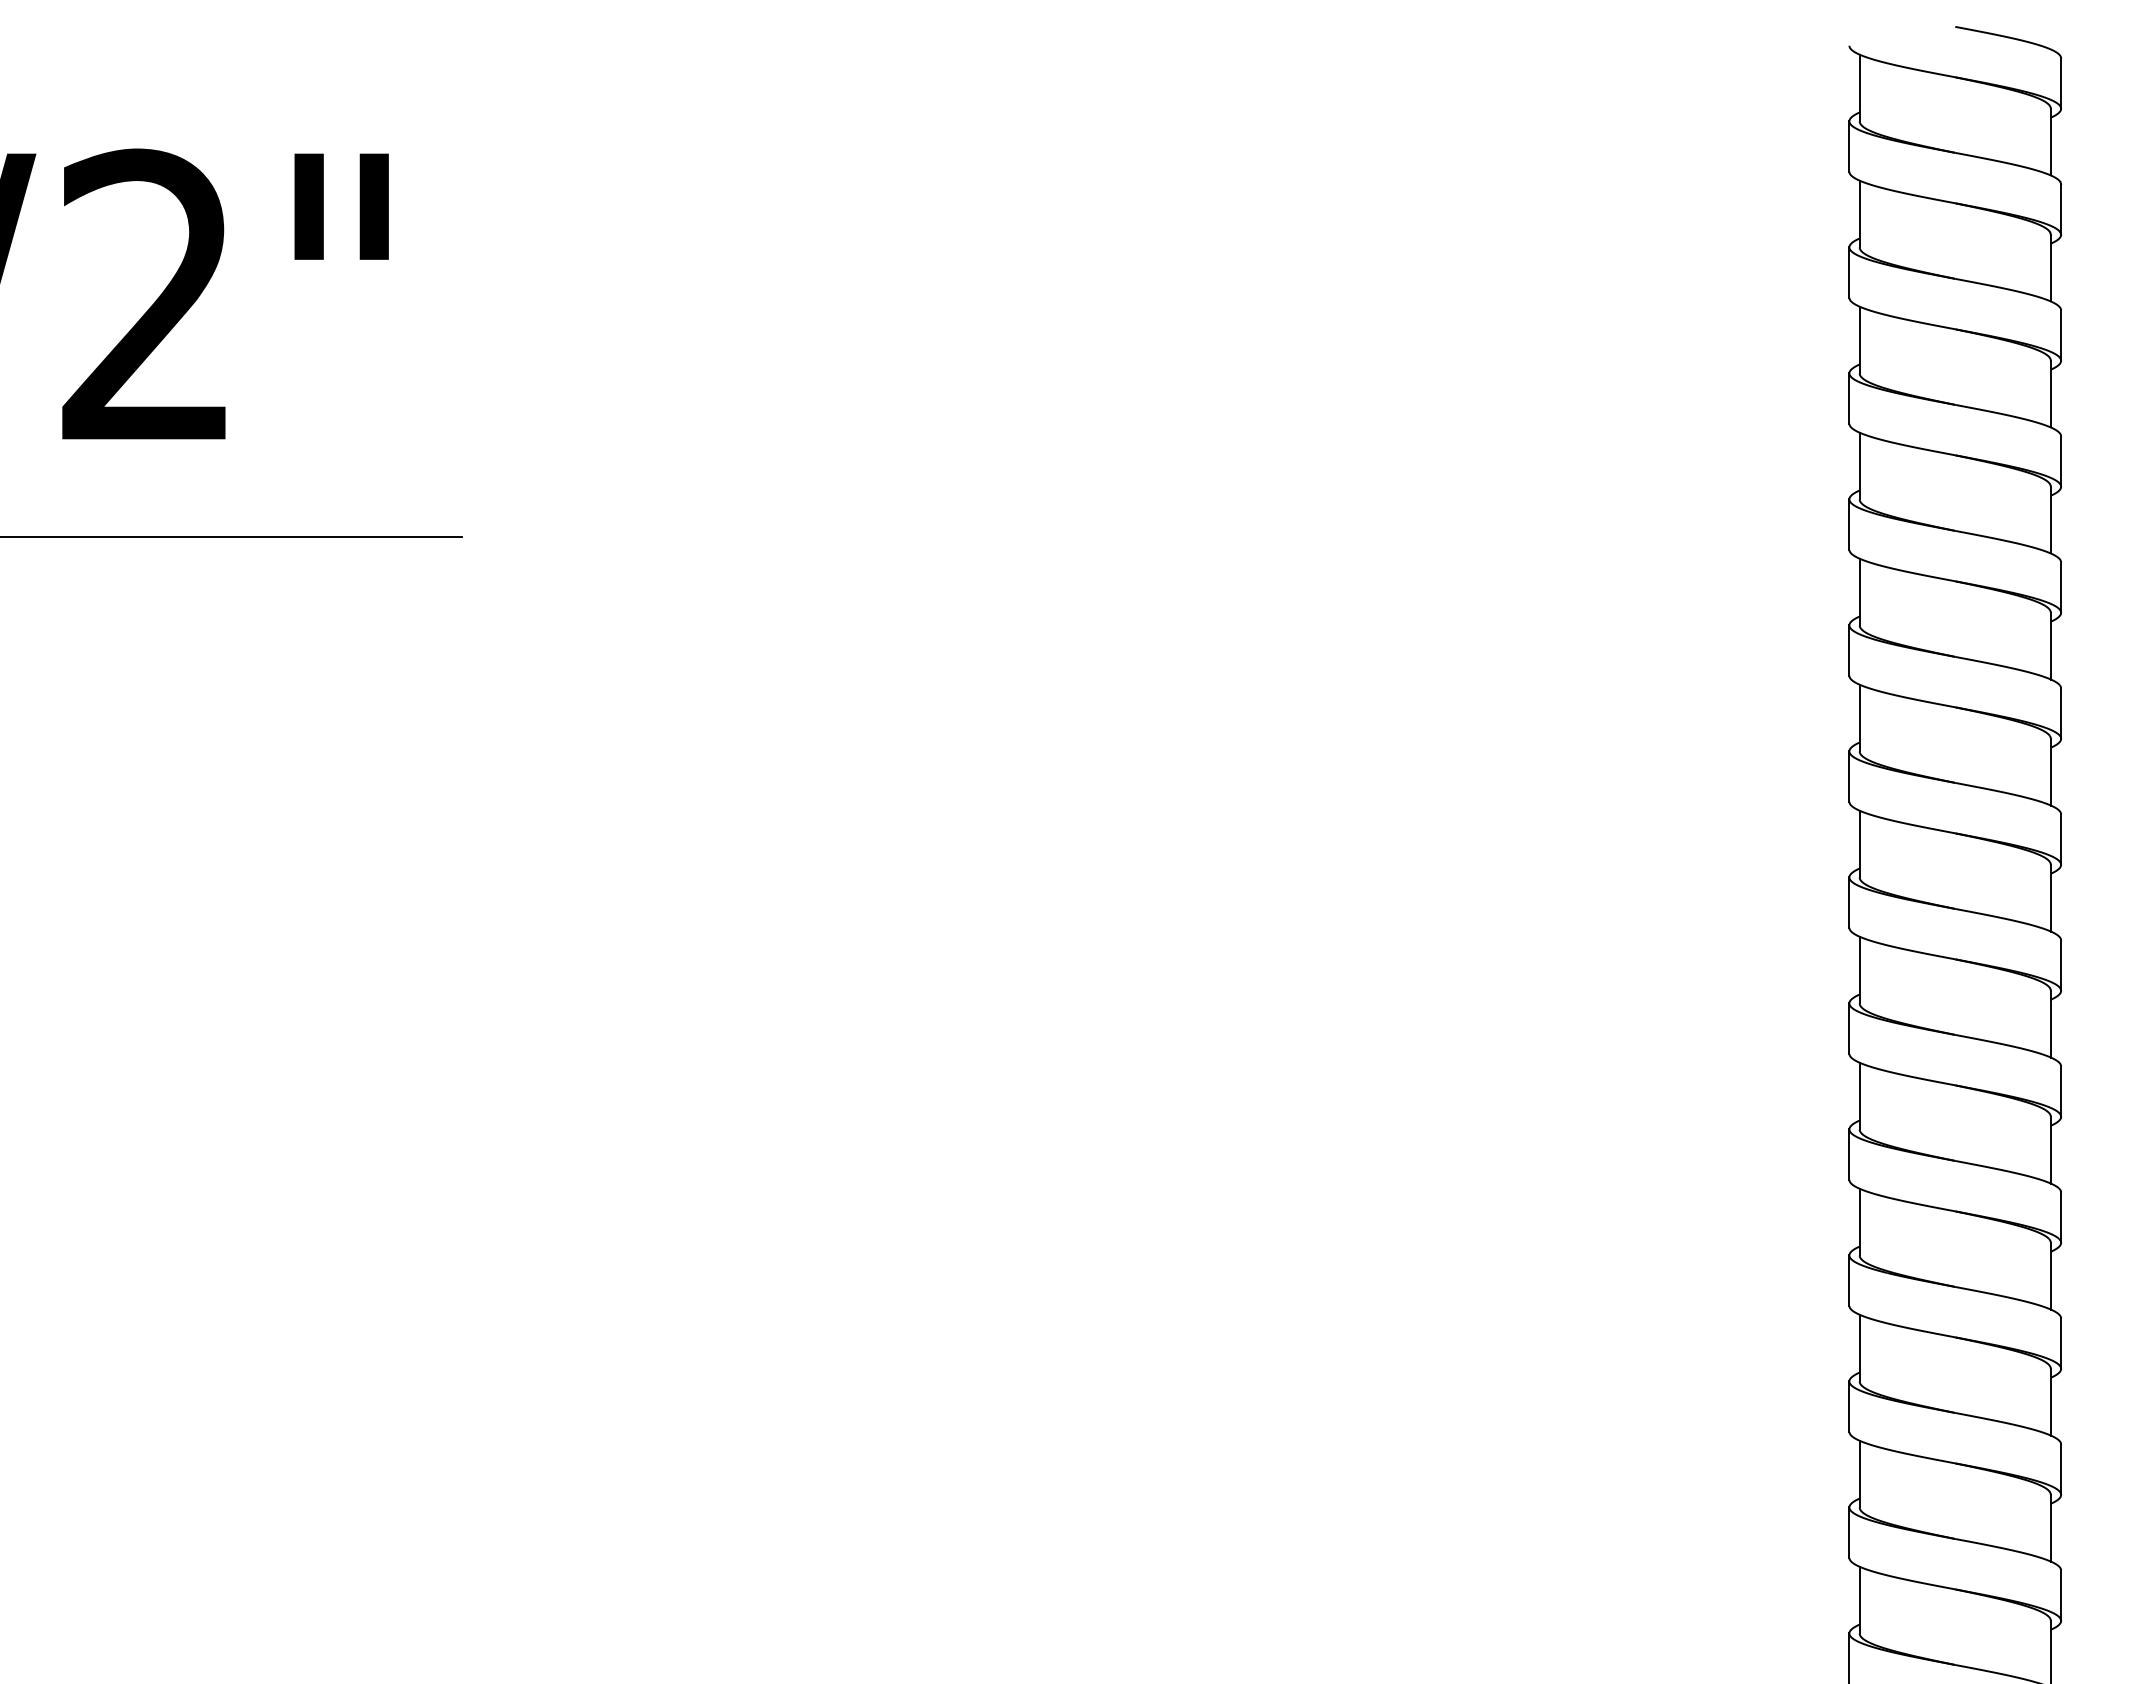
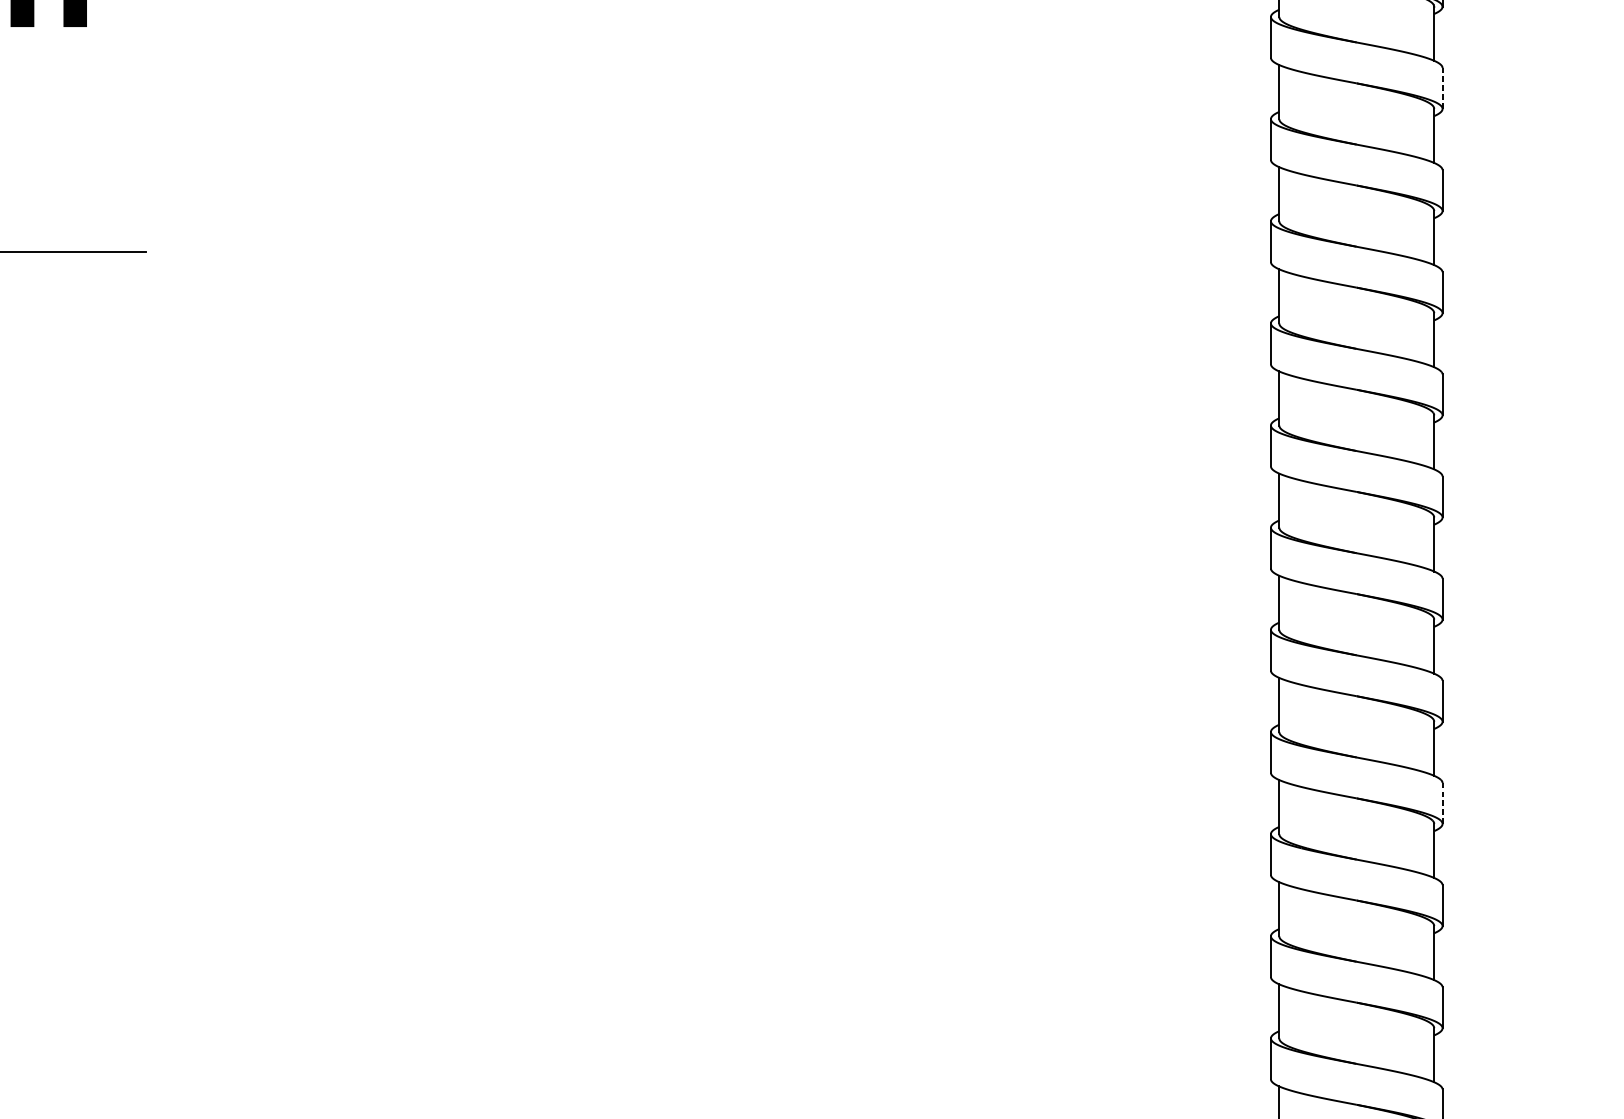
line: (2061, 335) -> (1442, 88), solid -> dashed
line: (2061, 1217) -> (1442, 803), solid -> dashed

